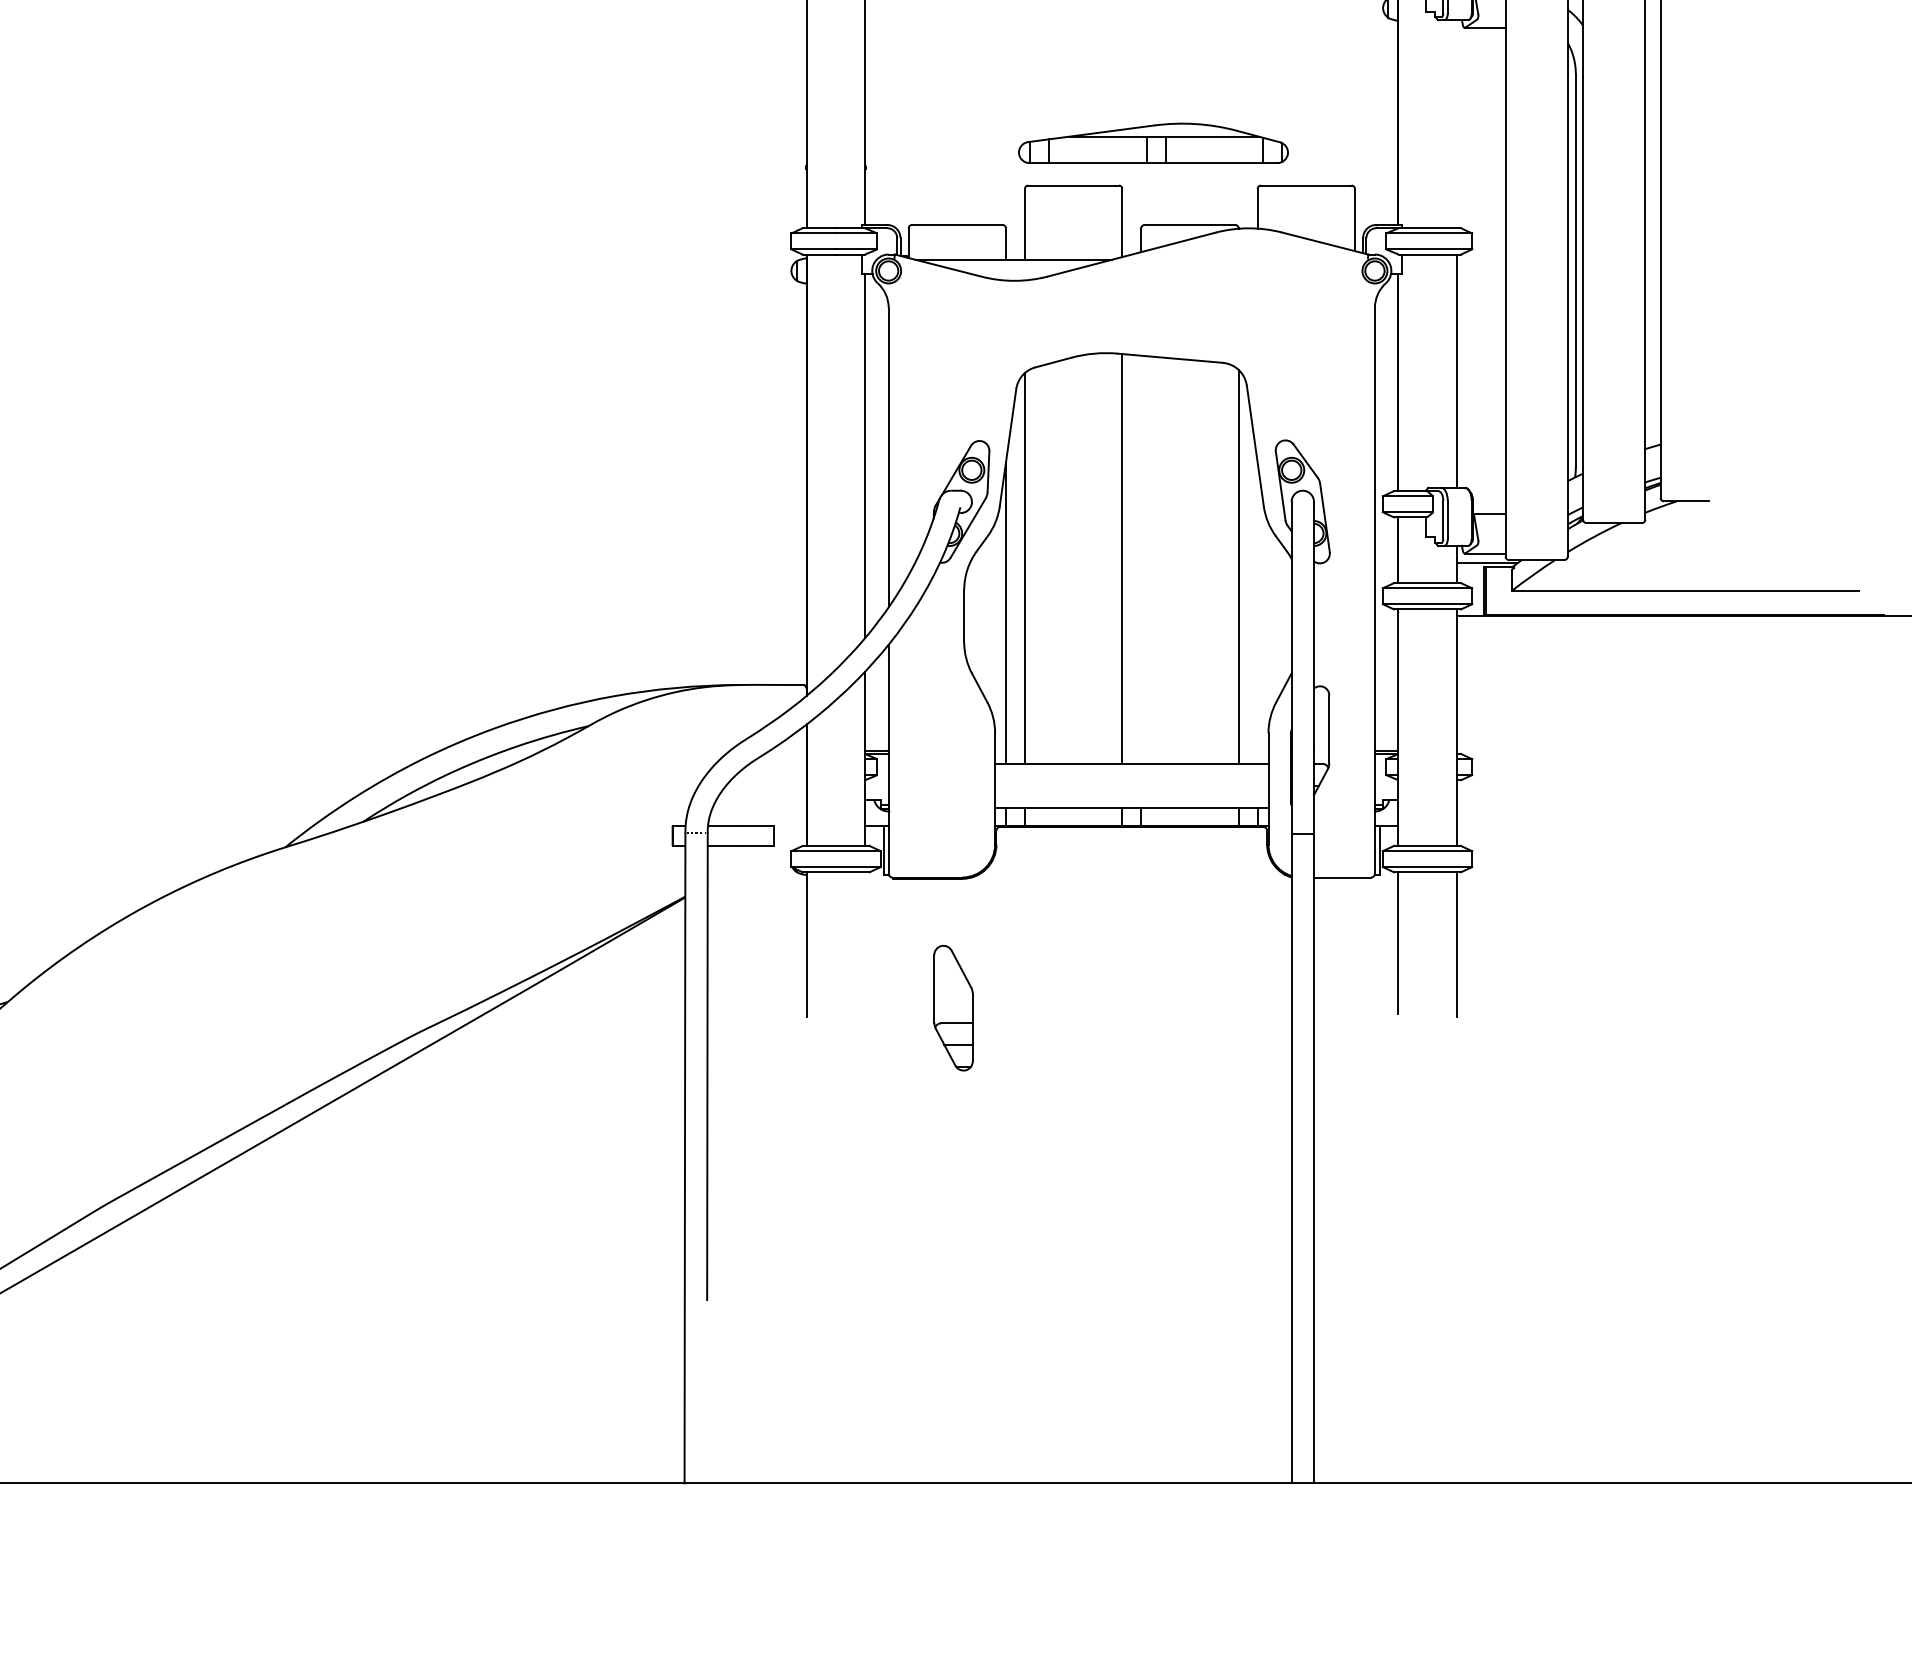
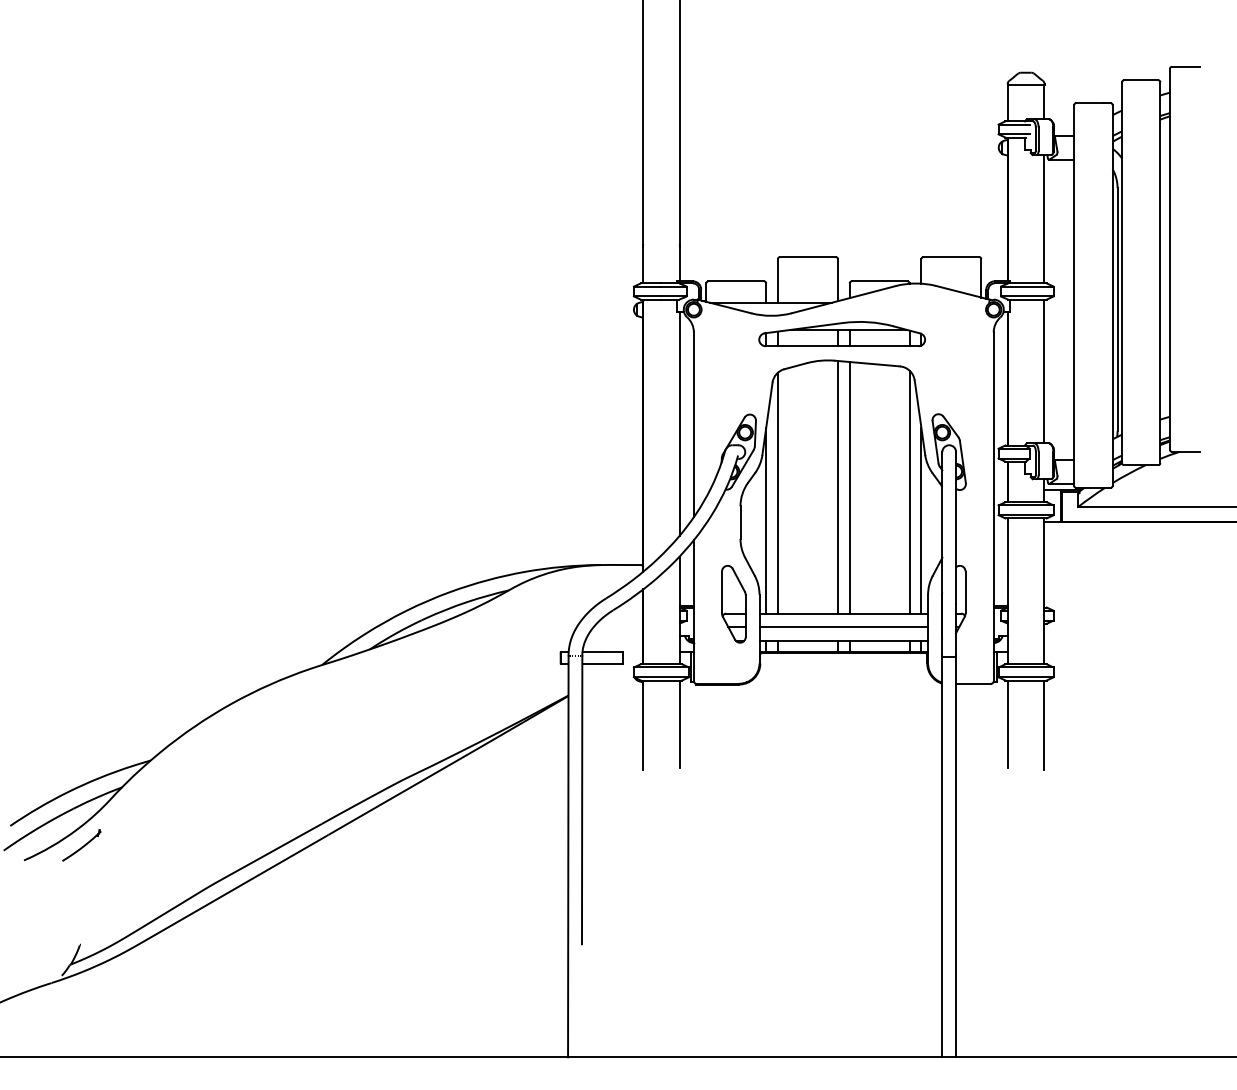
line: (1457, 124) -> (1044, 219), added
part: (1152, 144) -> (841, 334), moved
line: (1141, 559) -> (849, 487), added
line: (1257, 612) -> (921, 520), added
line: (1131, 786) -> (843, 627), added
line: (865, 942) -> (679, 723), added
part: (952, 1008) -> (733, 604), moved

